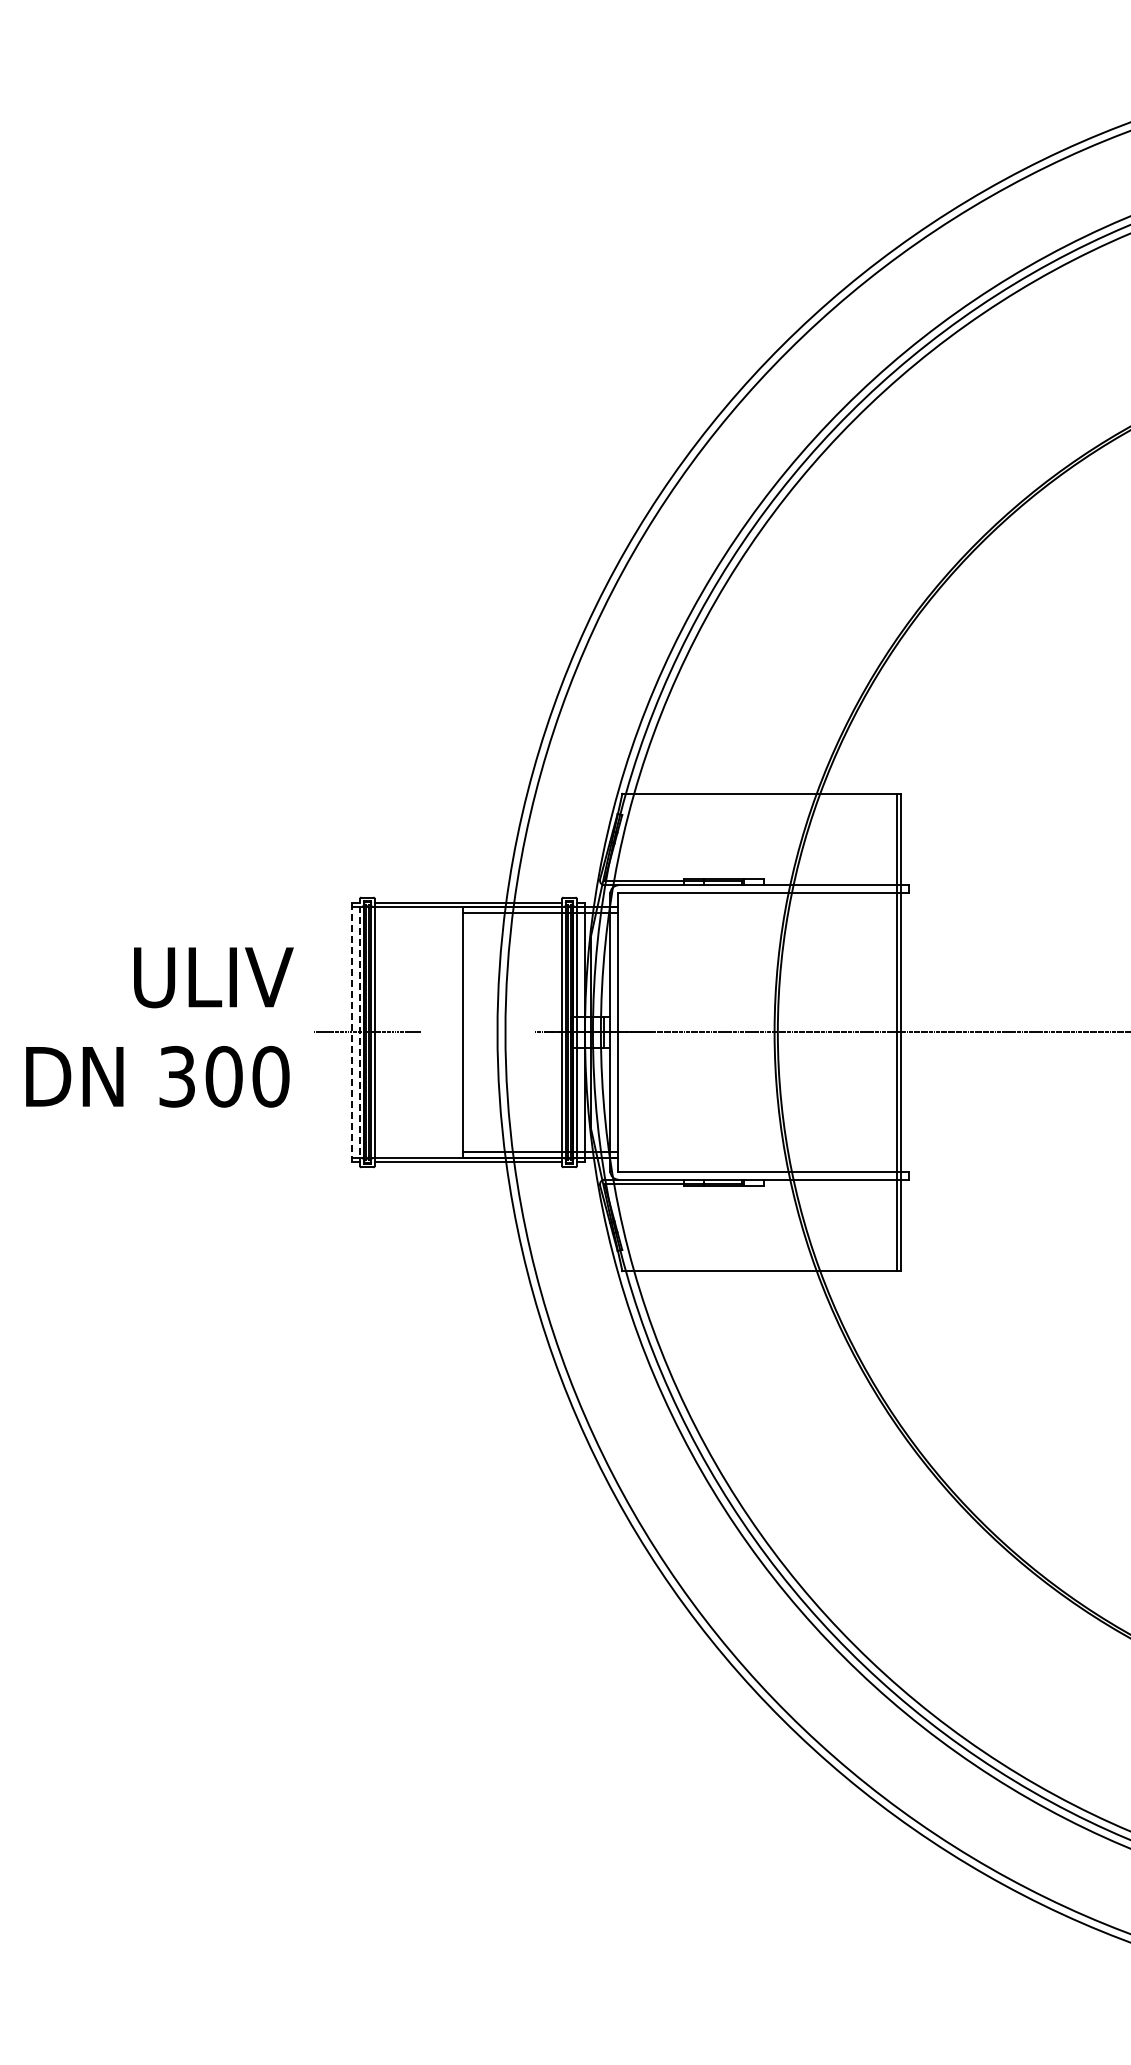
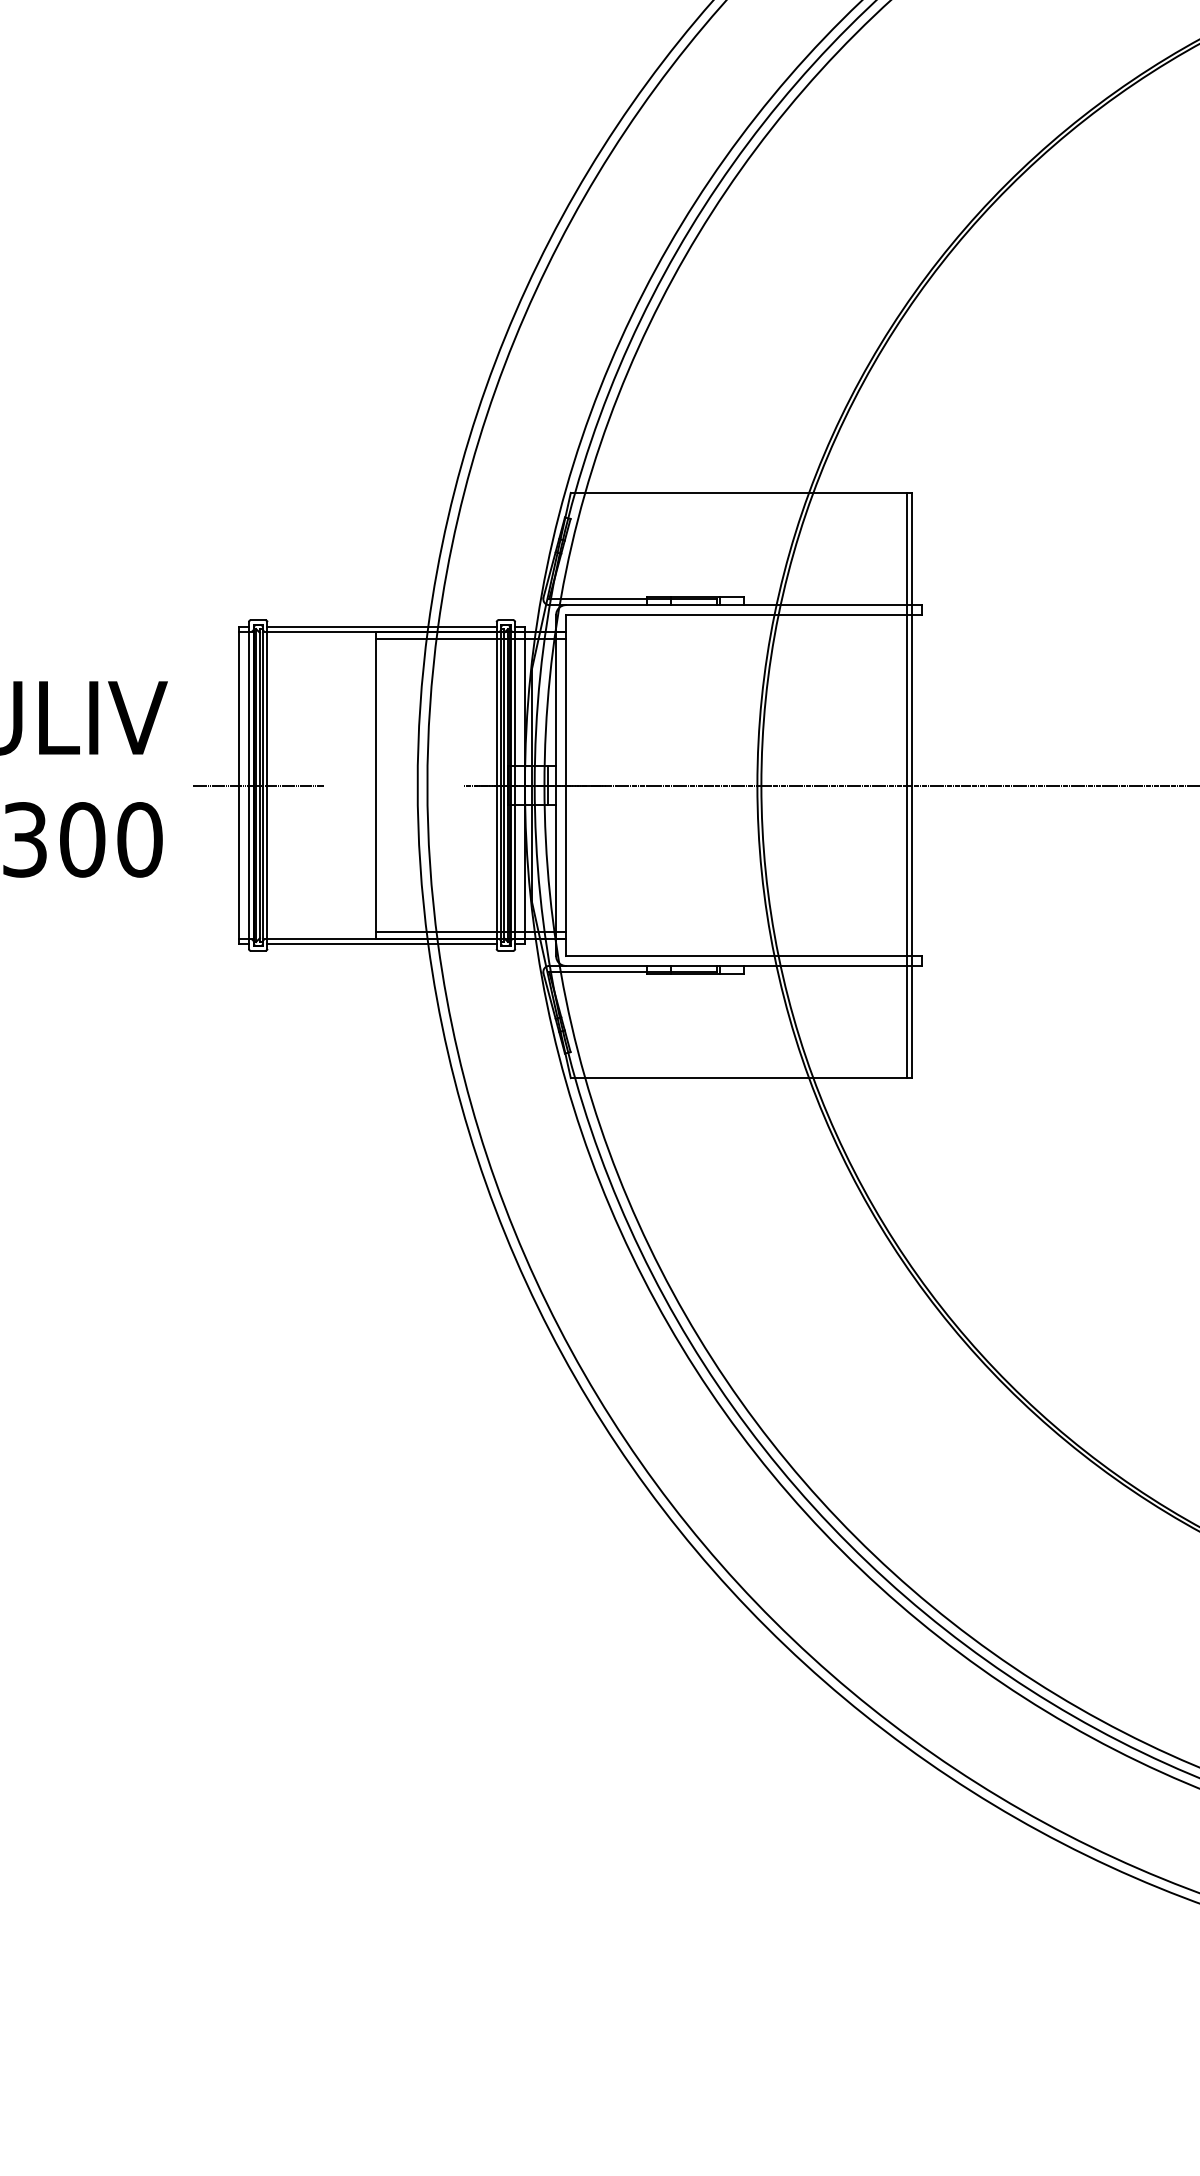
line: (359, 1031) -> (248, 784), dashed -> solid
line: (351, 1032) -> (238, 785), dashed -> solid

